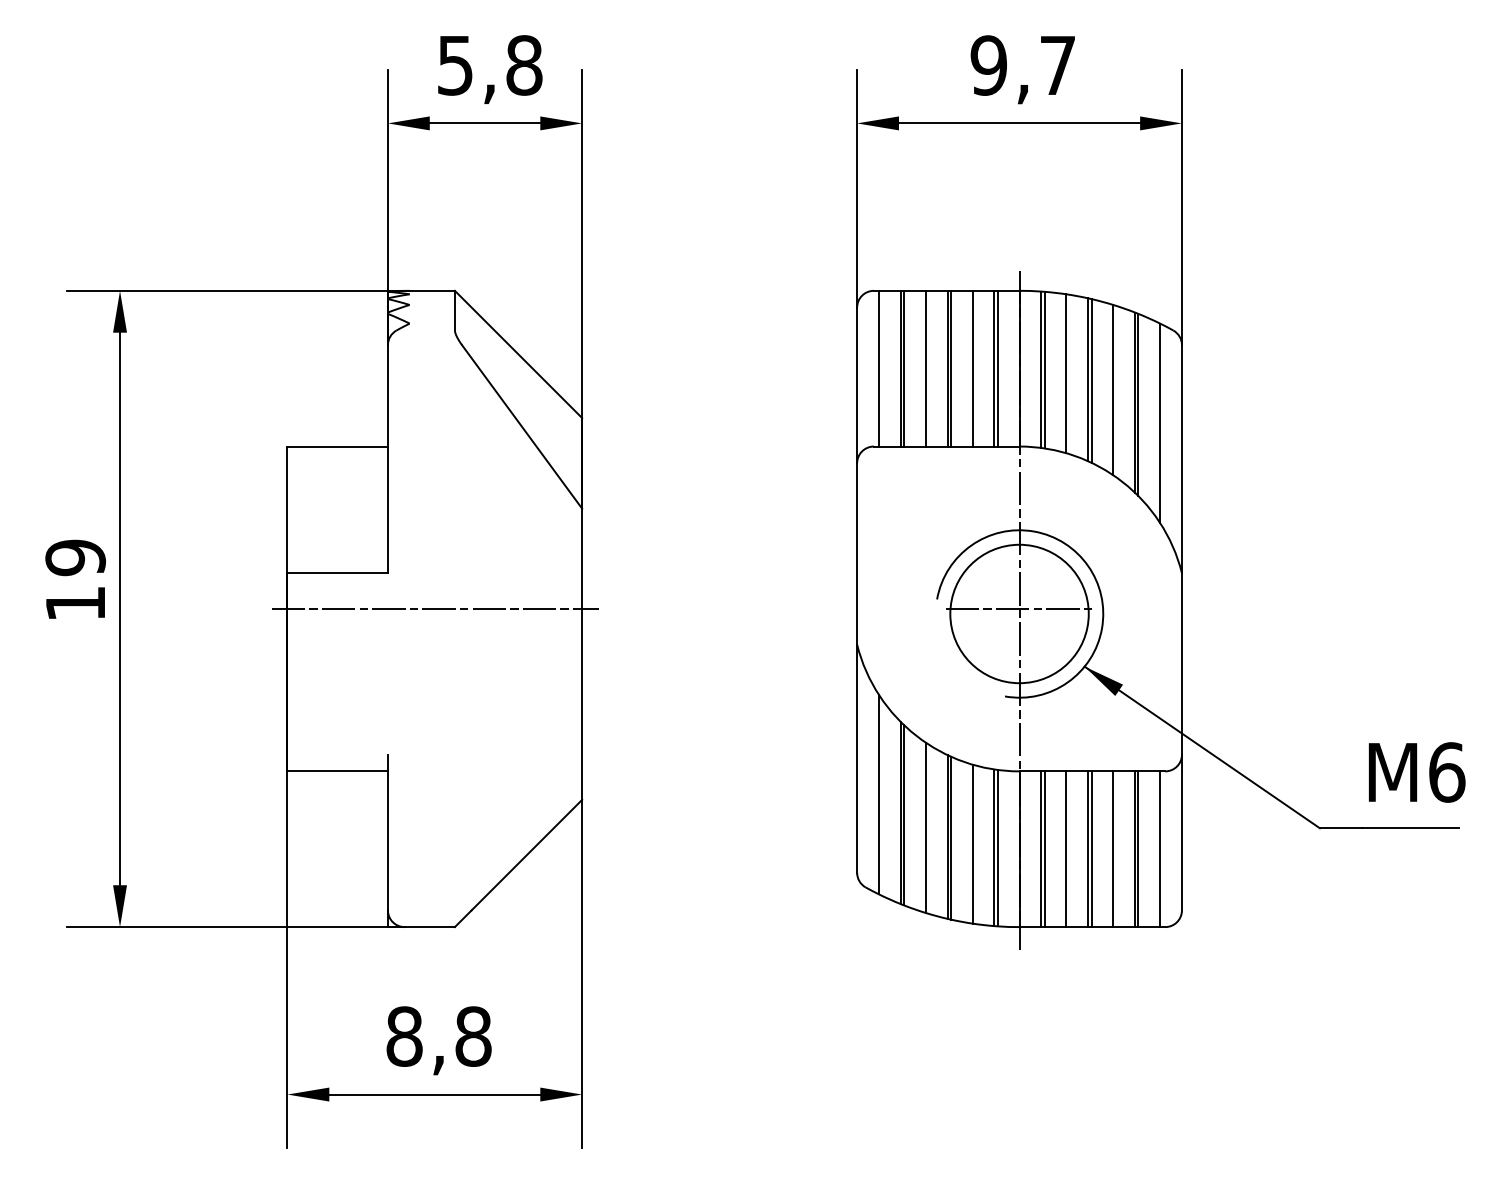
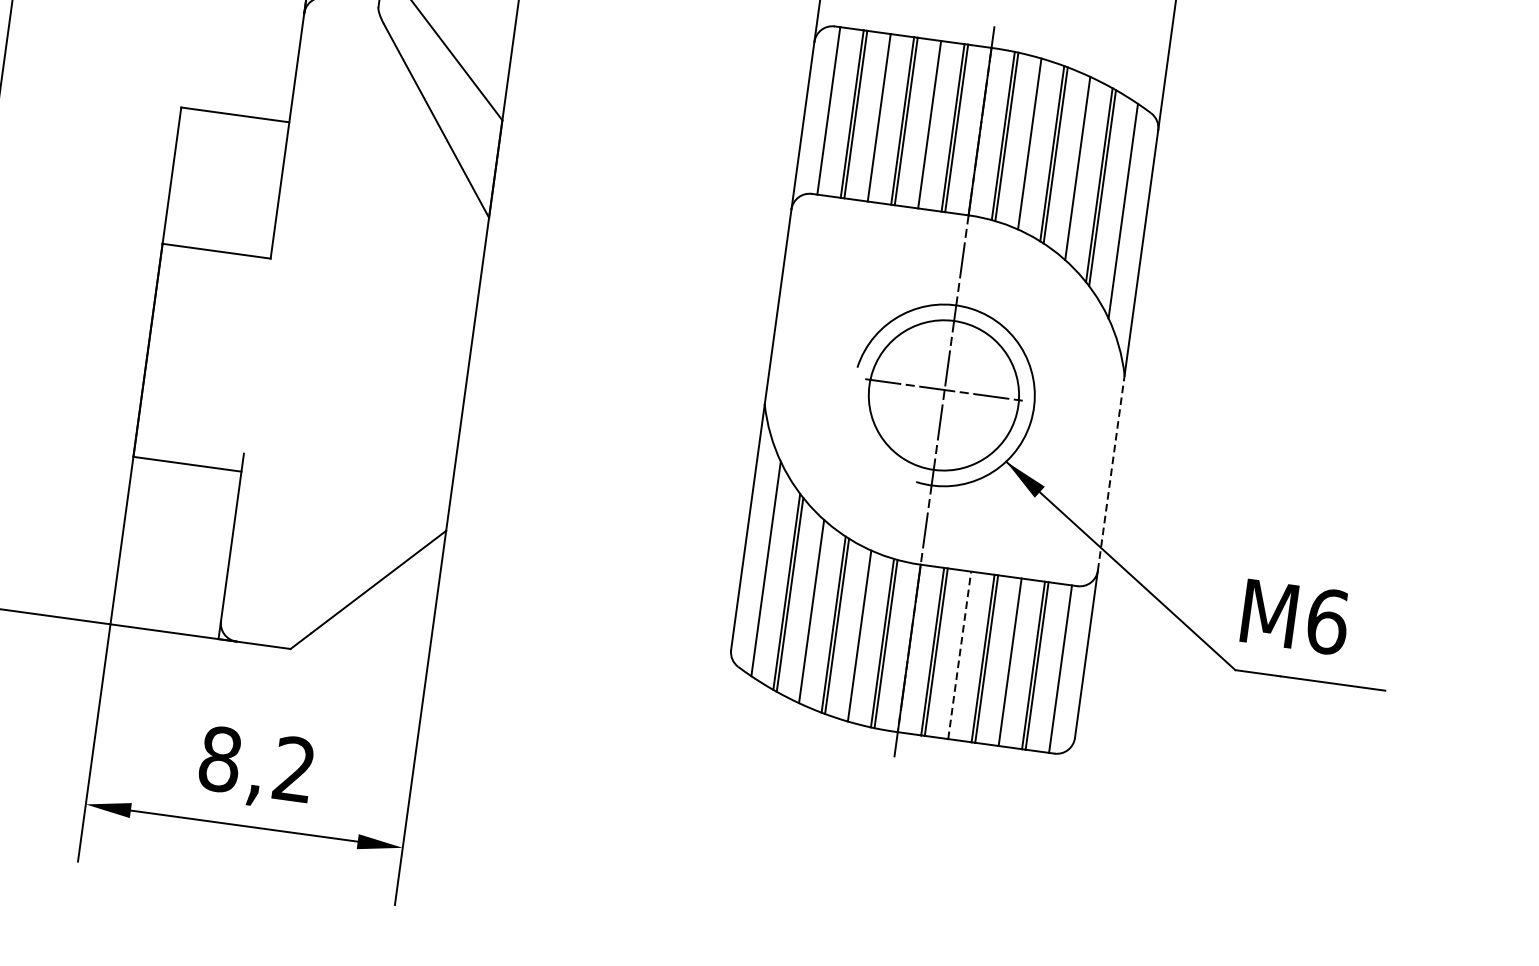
line: (435, 608) -> (316, 303), removed
line: (1181, 663) -> (1110, 472), solid -> dashed
text: (1417, 772) -> (1295, 617), moved
line: (1066, 849) -> (959, 655), solid -> dashed
text: (473, 1036) -> (294, 769), 8,8 -> 8,2

